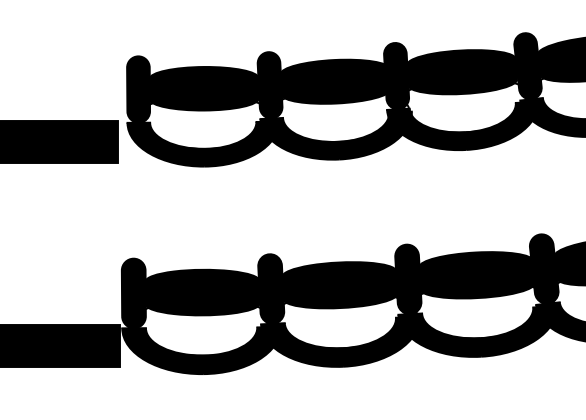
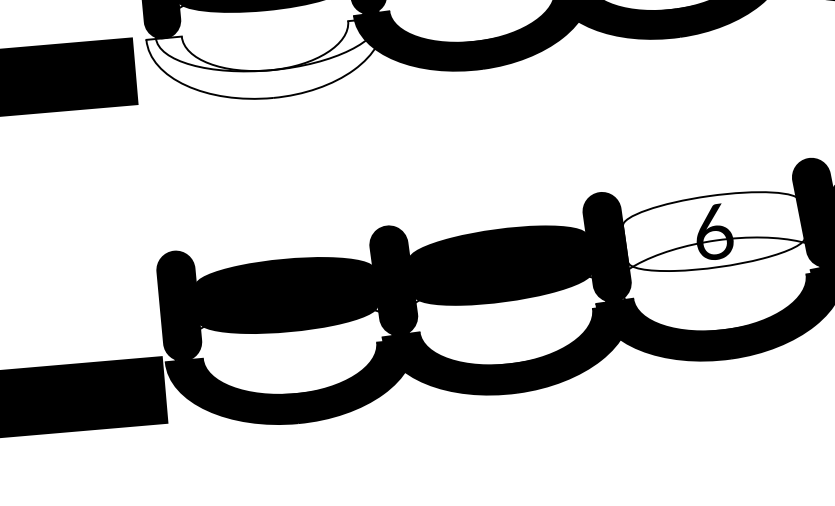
fill: (203, 143) -> (268, 61), removed
fill: (476, 275) -> (713, 231), removed

